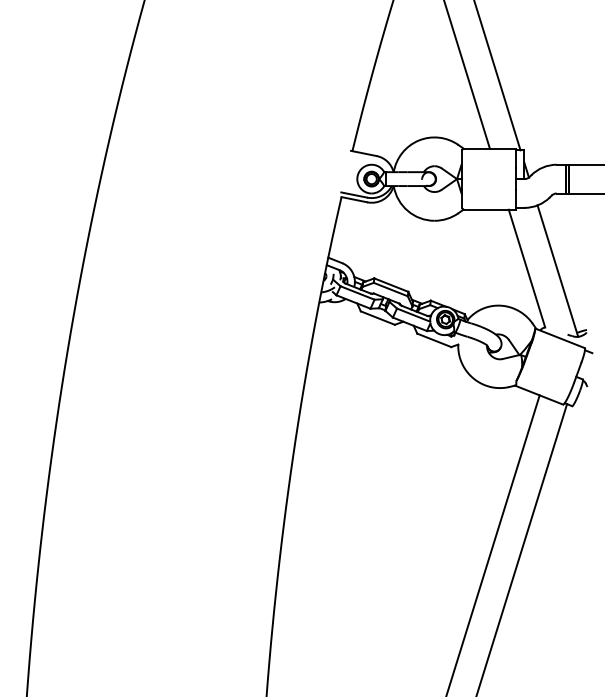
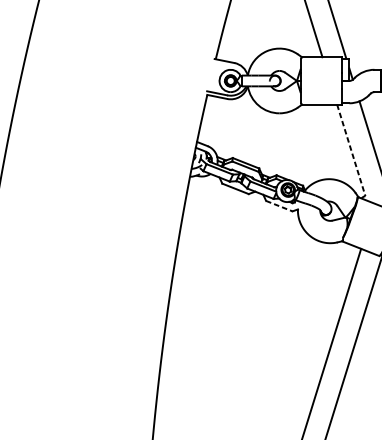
line: (526, 268) -> (350, 150), solid -> dashed
line: (434, 340) -> (279, 206), solid -> dashed

